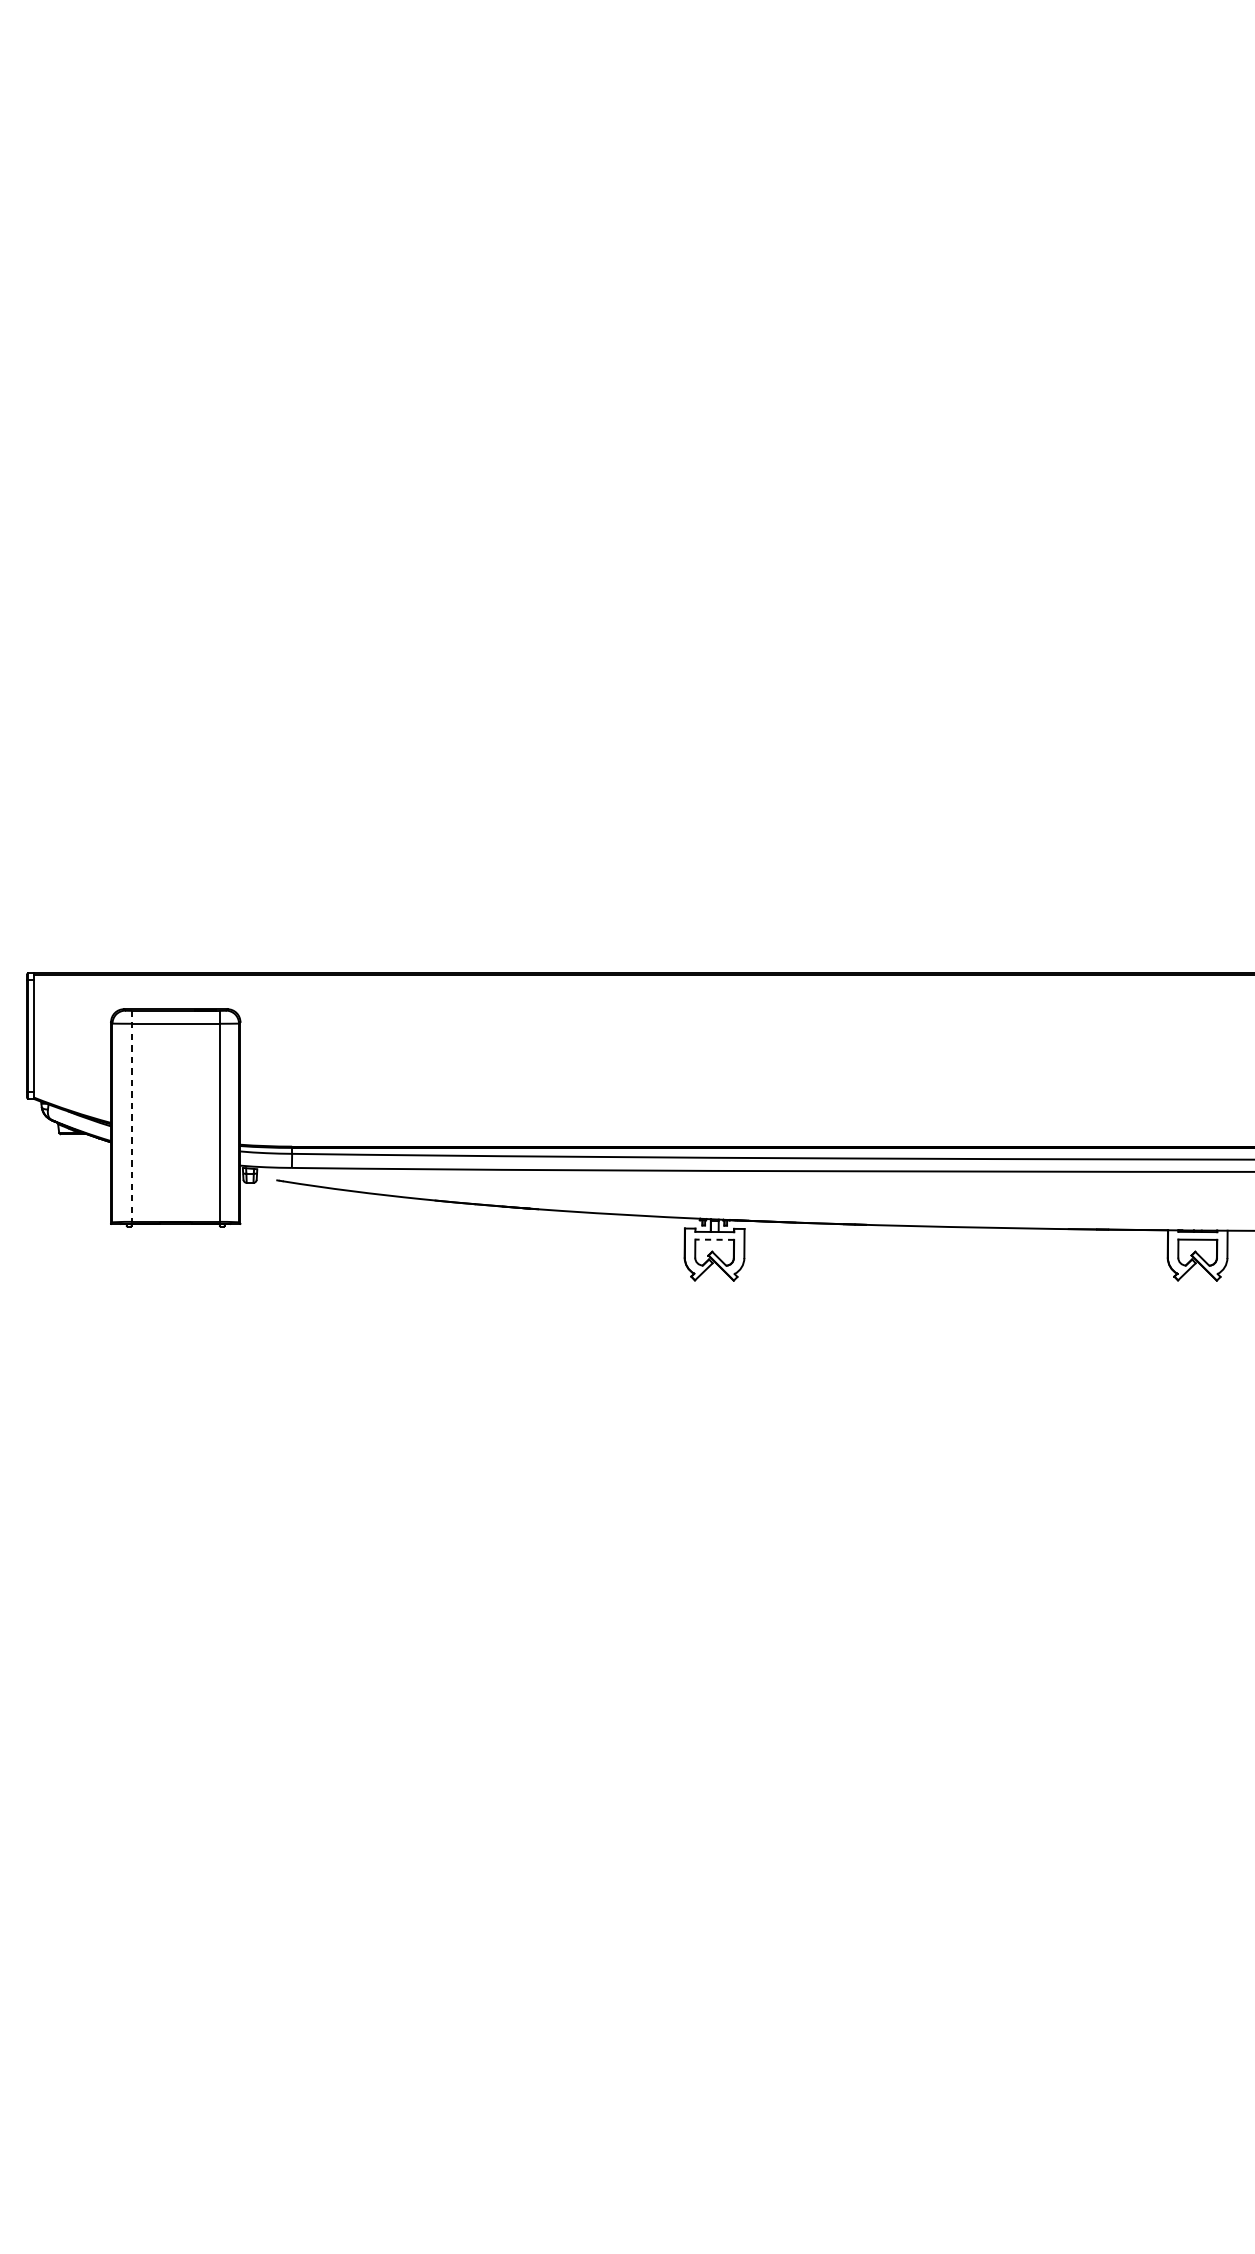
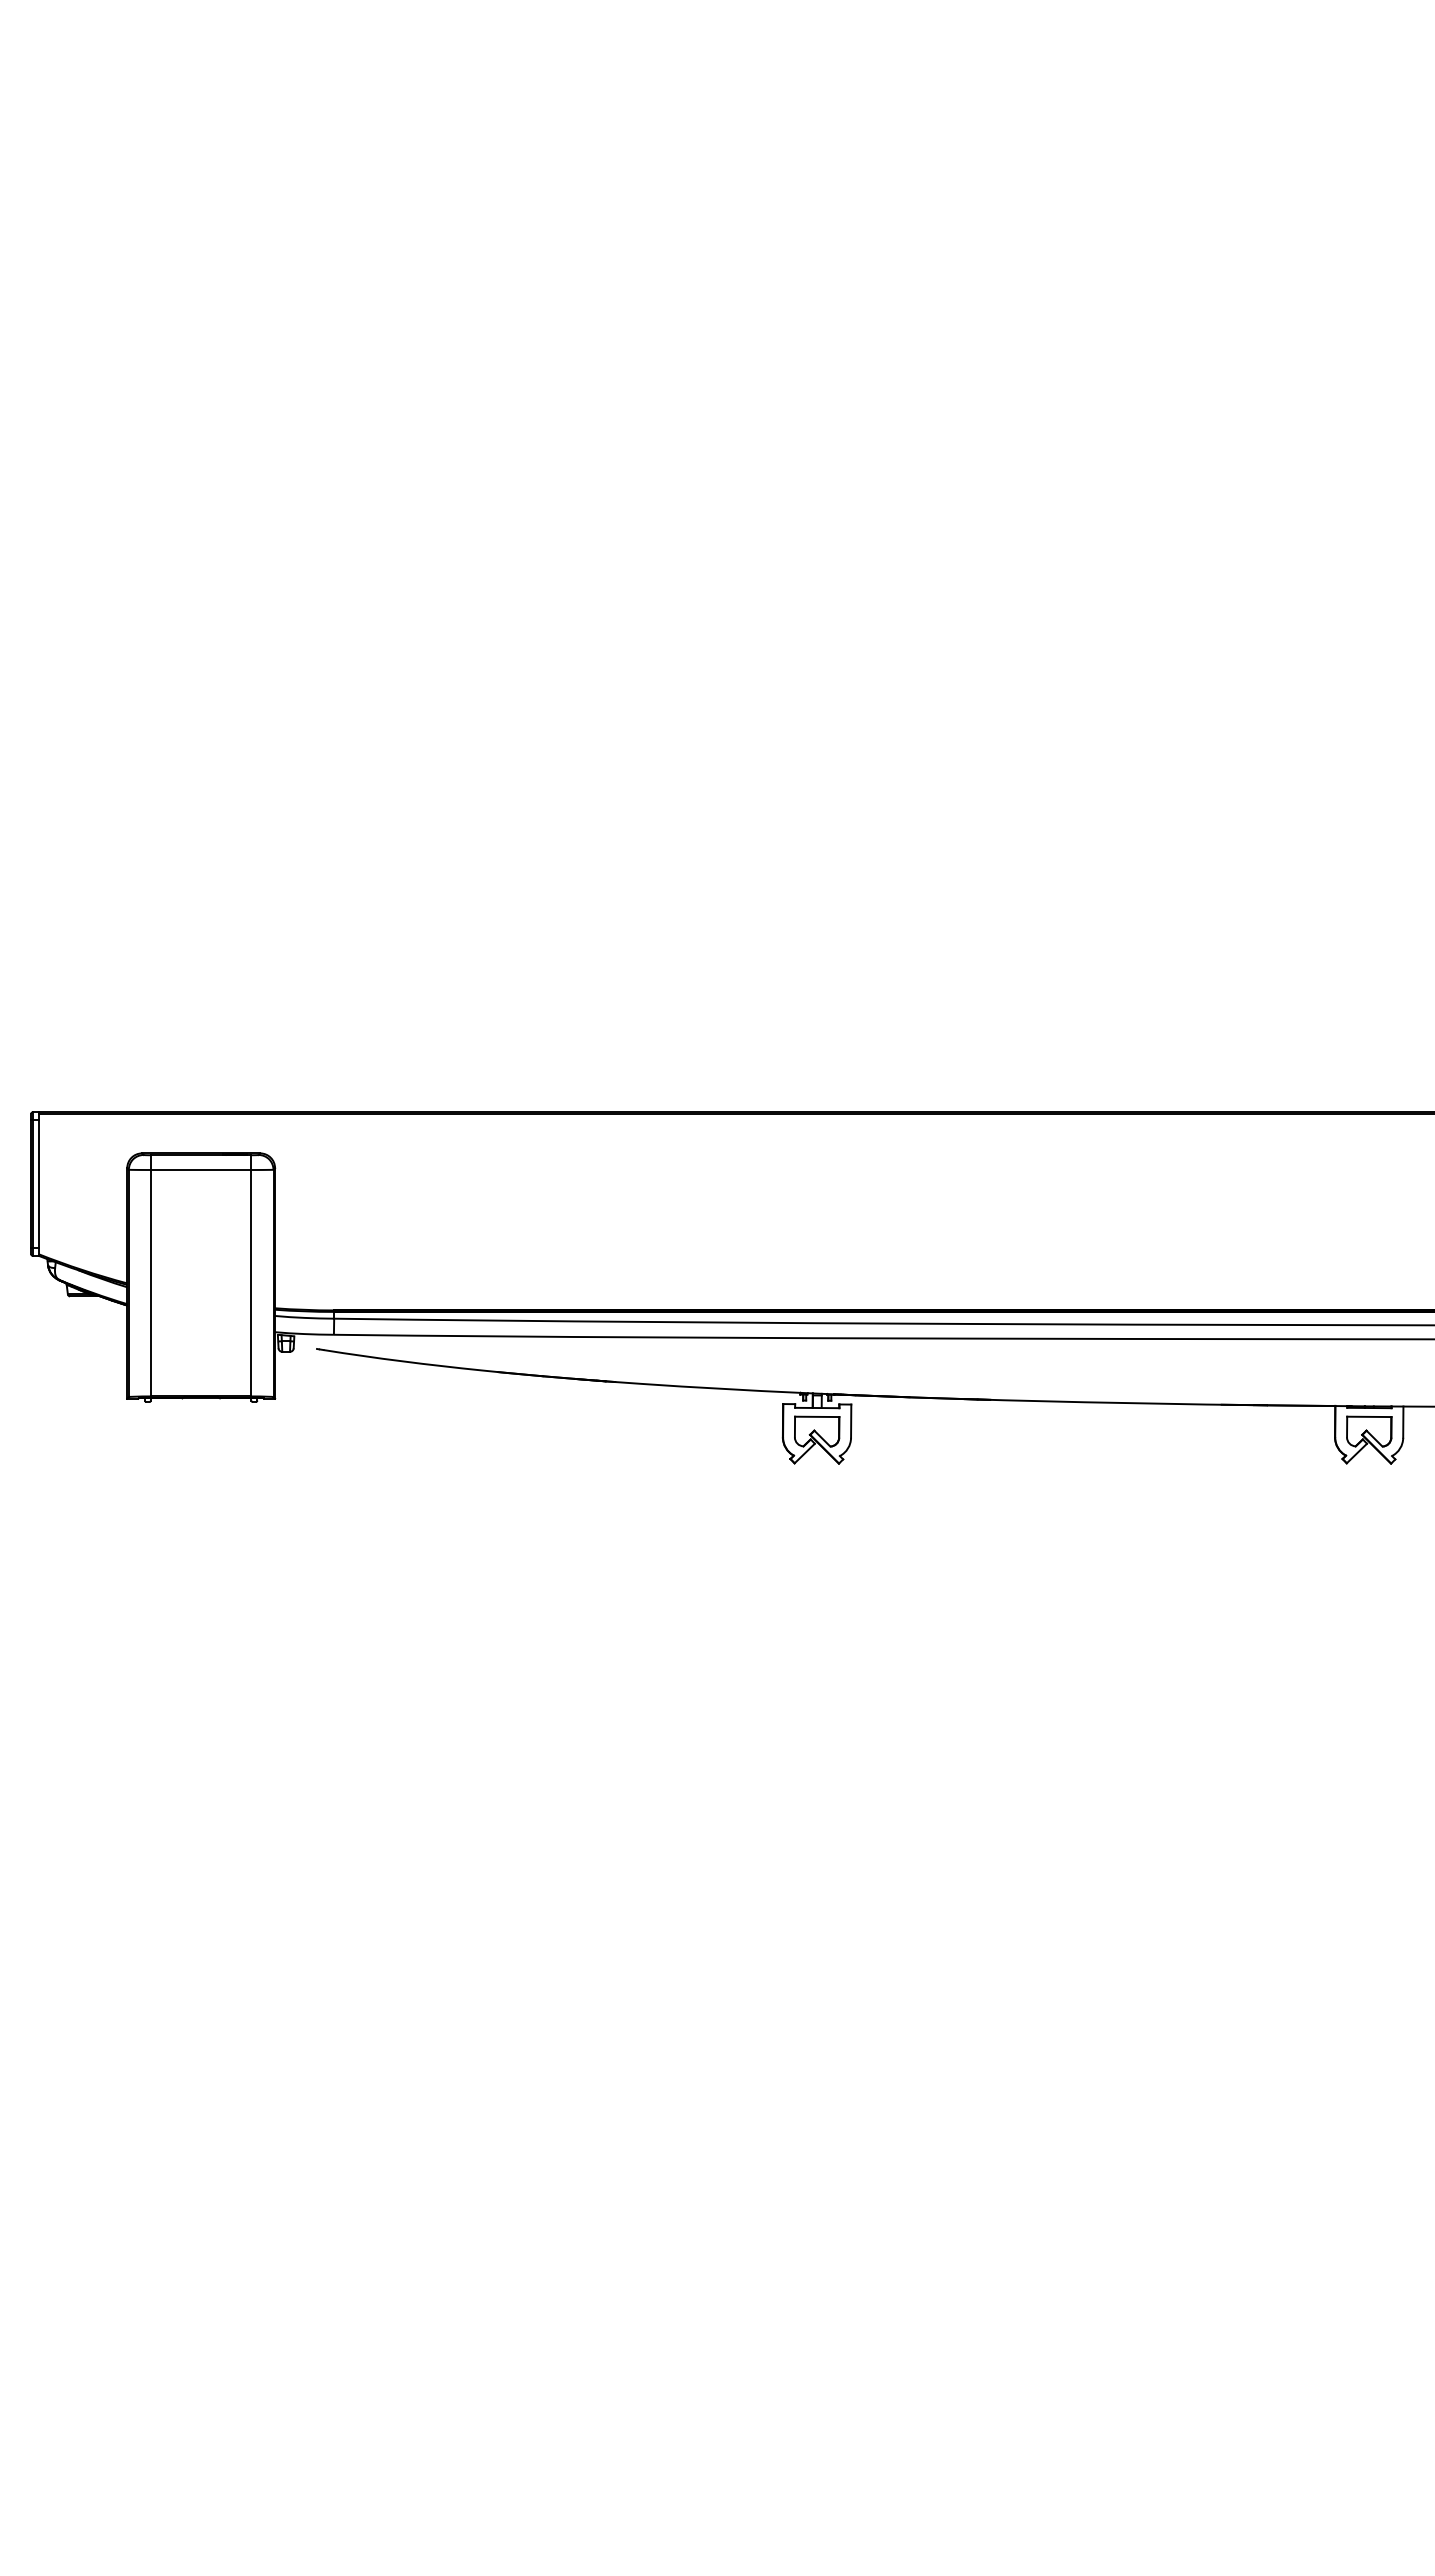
line: (132, 1116) -> (151, 1275), dashed -> solid
line: (714, 1239) -> (816, 1416), dashed -> solid

